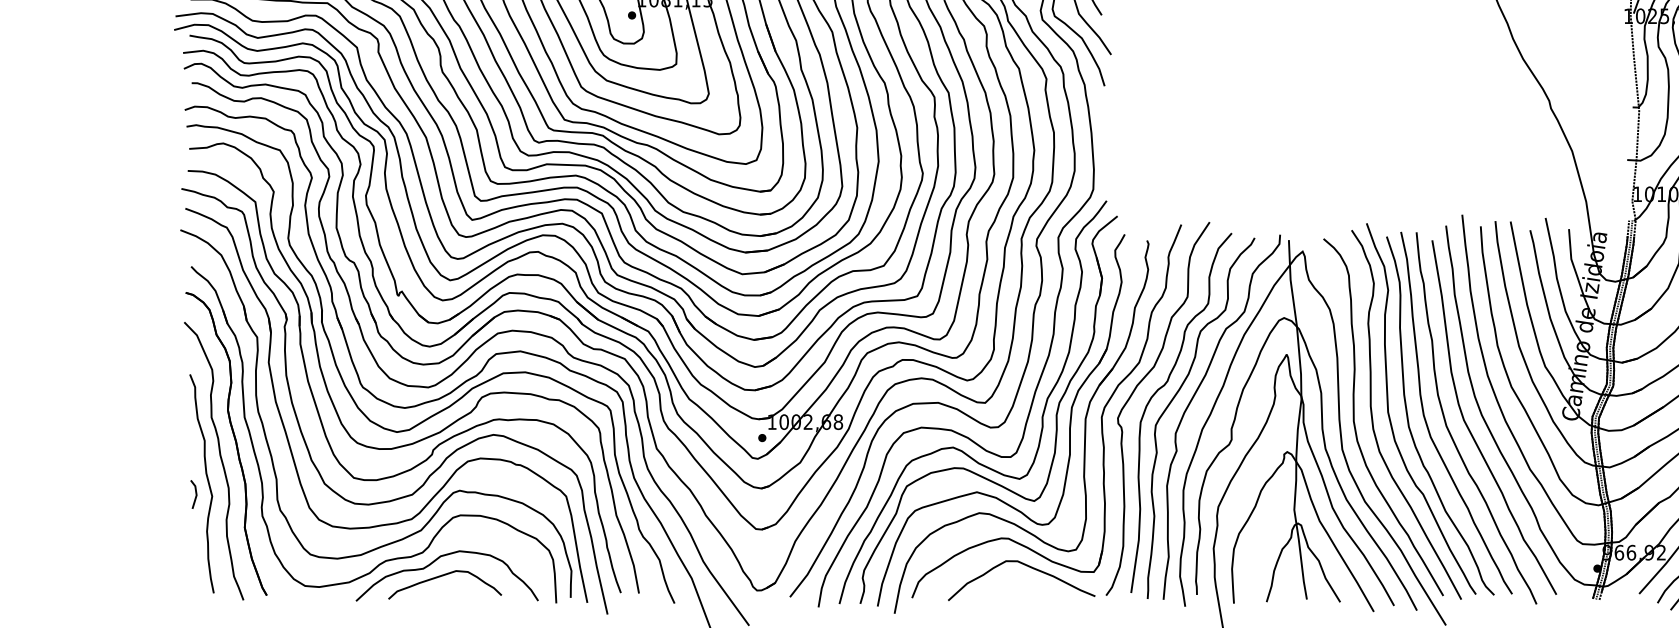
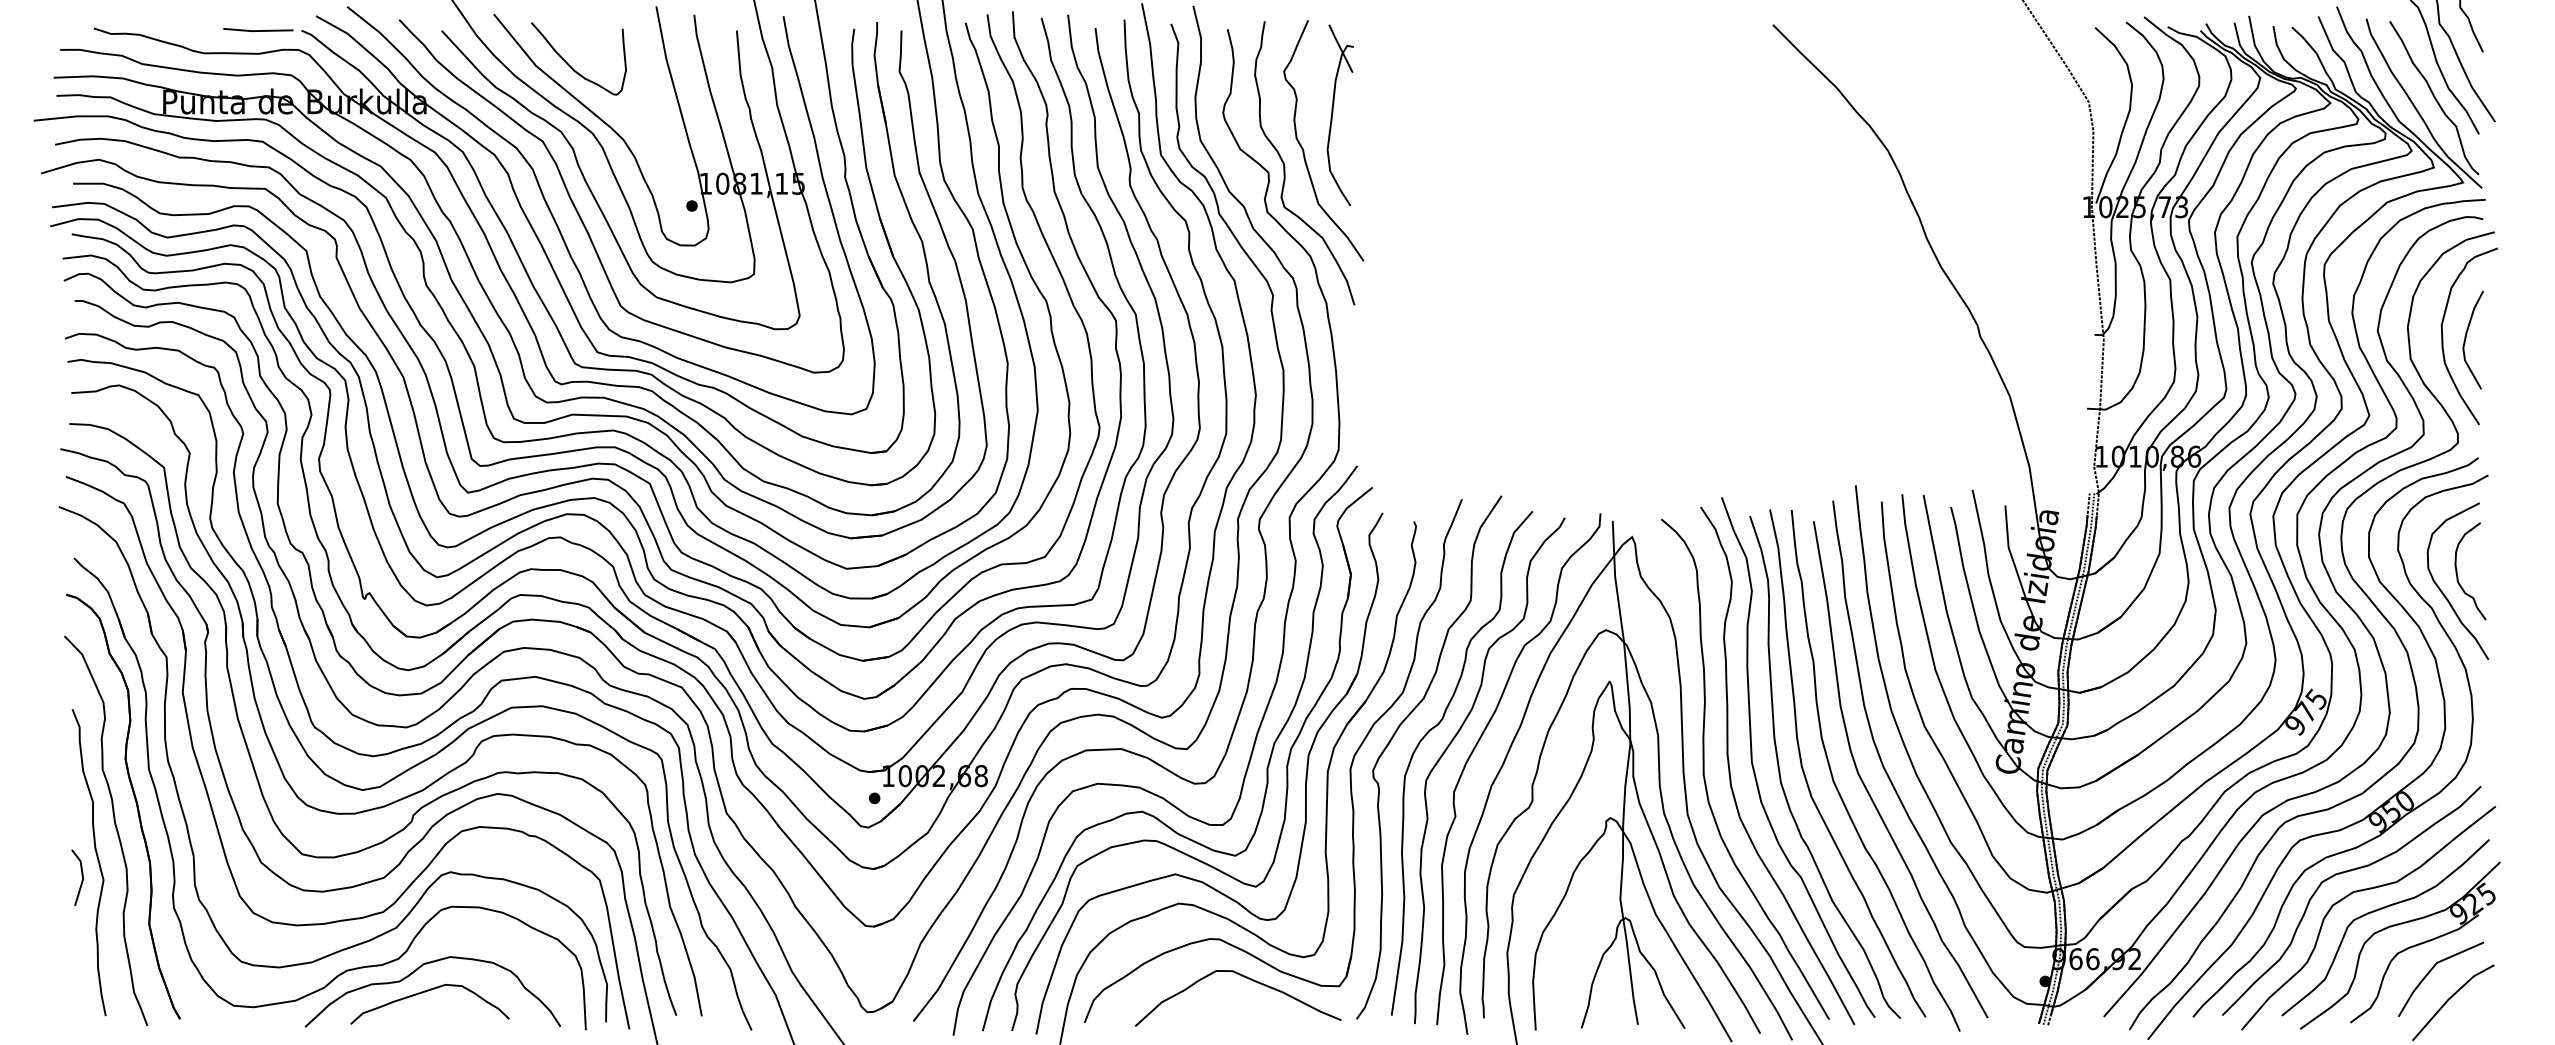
part: (193, 494) -> (77, 877), size x1.4

